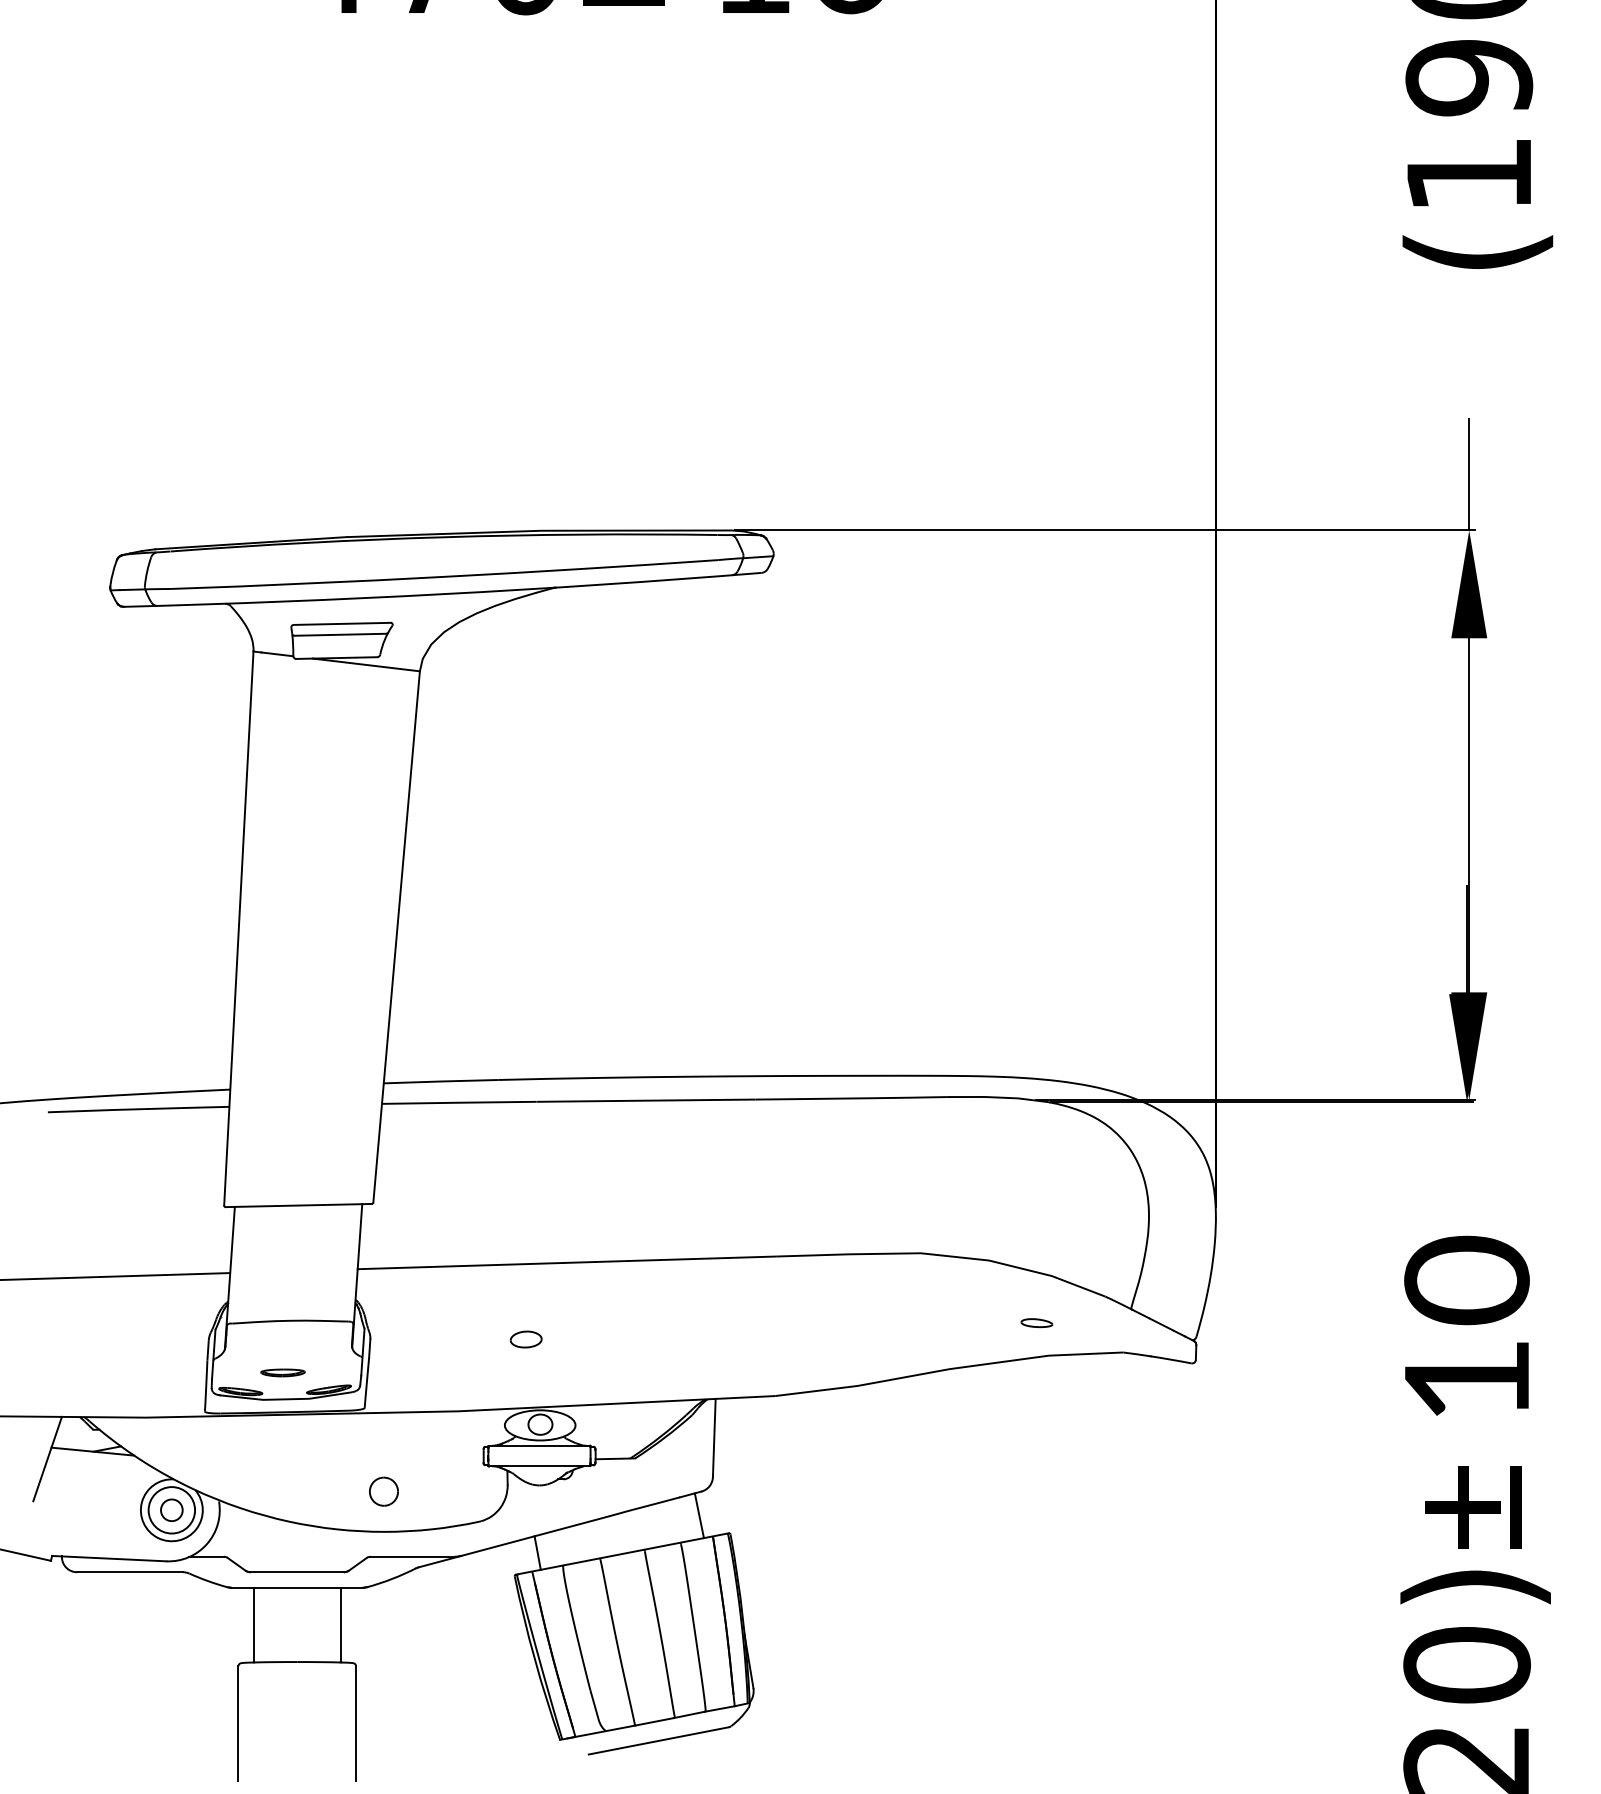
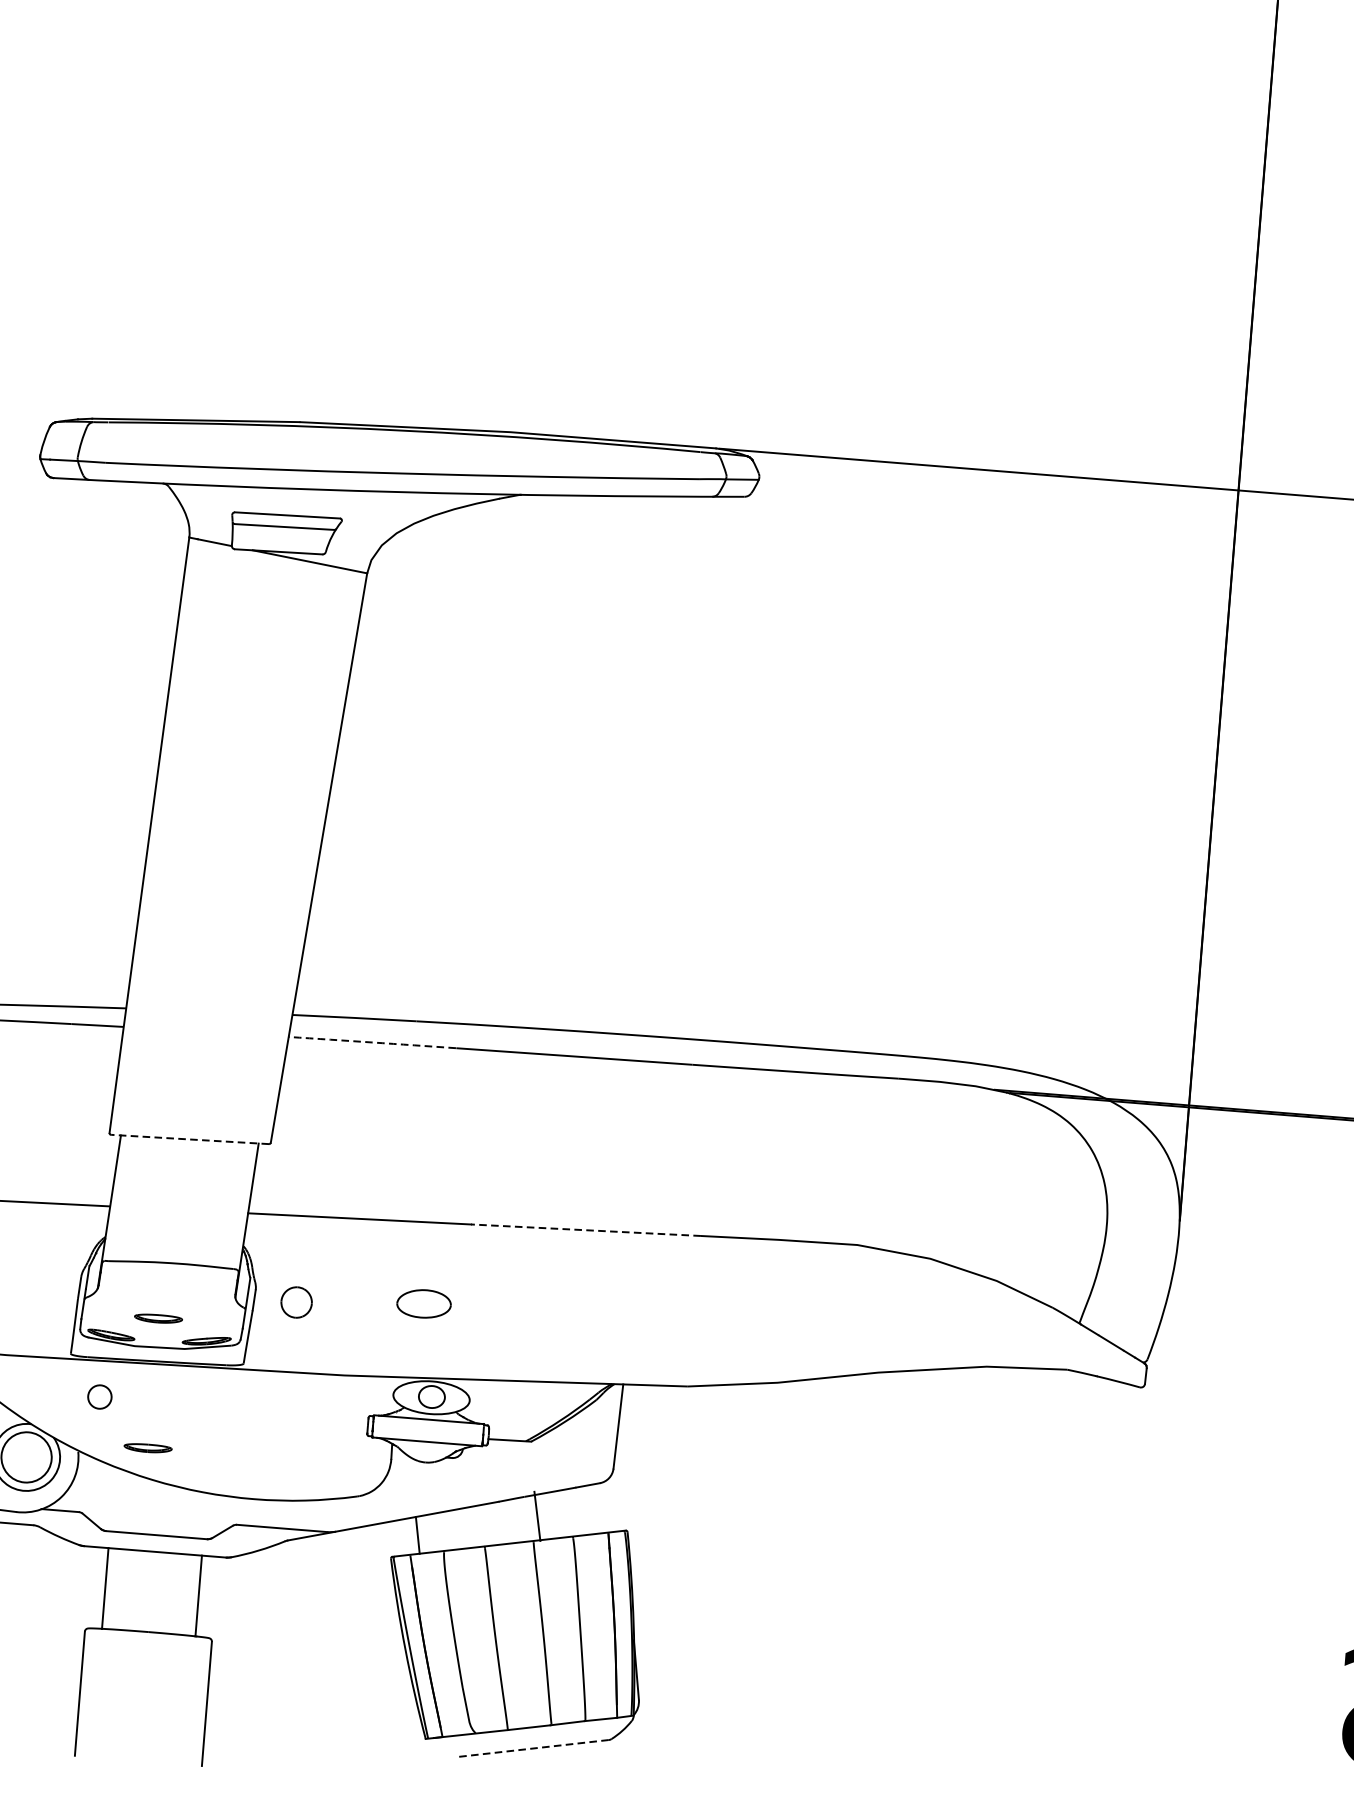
arc: (459, 1102) -> (372, 1042), solid -> dashed
line: (298, 1205) -> (189, 1139), solid -> dashed
line: (669, 1259) -> (585, 1229), solid -> dashed
part: (1036, 1322) -> (976, 1329), removed
part: (525, 1339) -> (423, 1303), size x1.6
part: (383, 1491) -> (296, 1302), moved
part: (282, 1492) -> (147, 1447), added
circle: (171, 1509) -> (99, 1396), moved
line: (698, 1515) -> (536, 1516), moved
line: (658, 1741) -> (531, 1749), solid -> dashed

